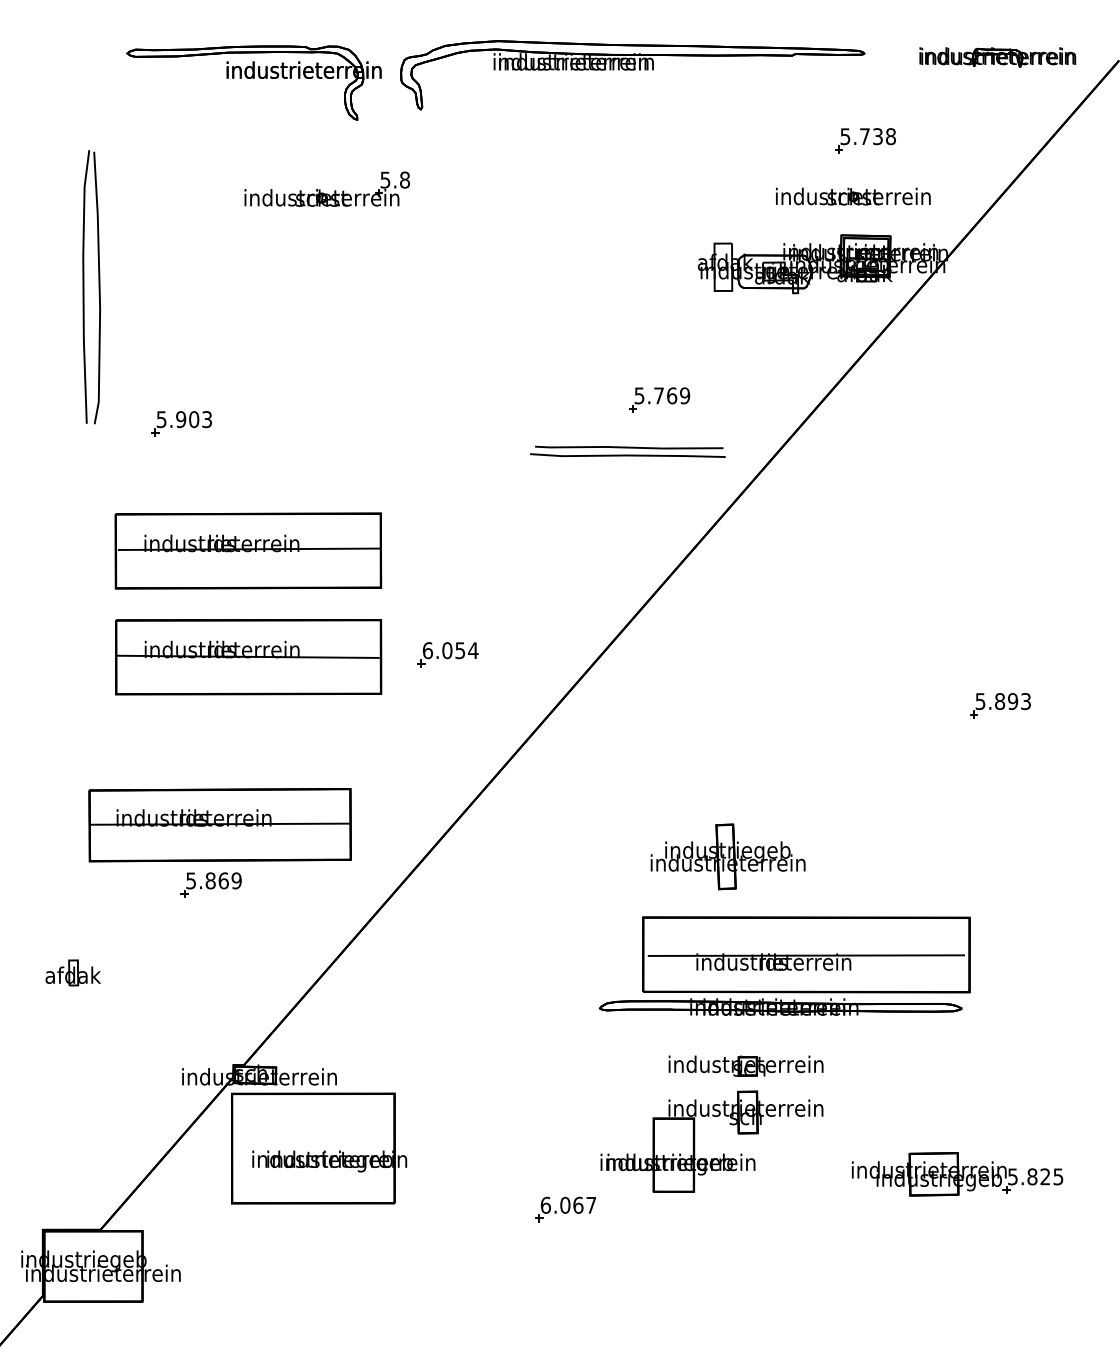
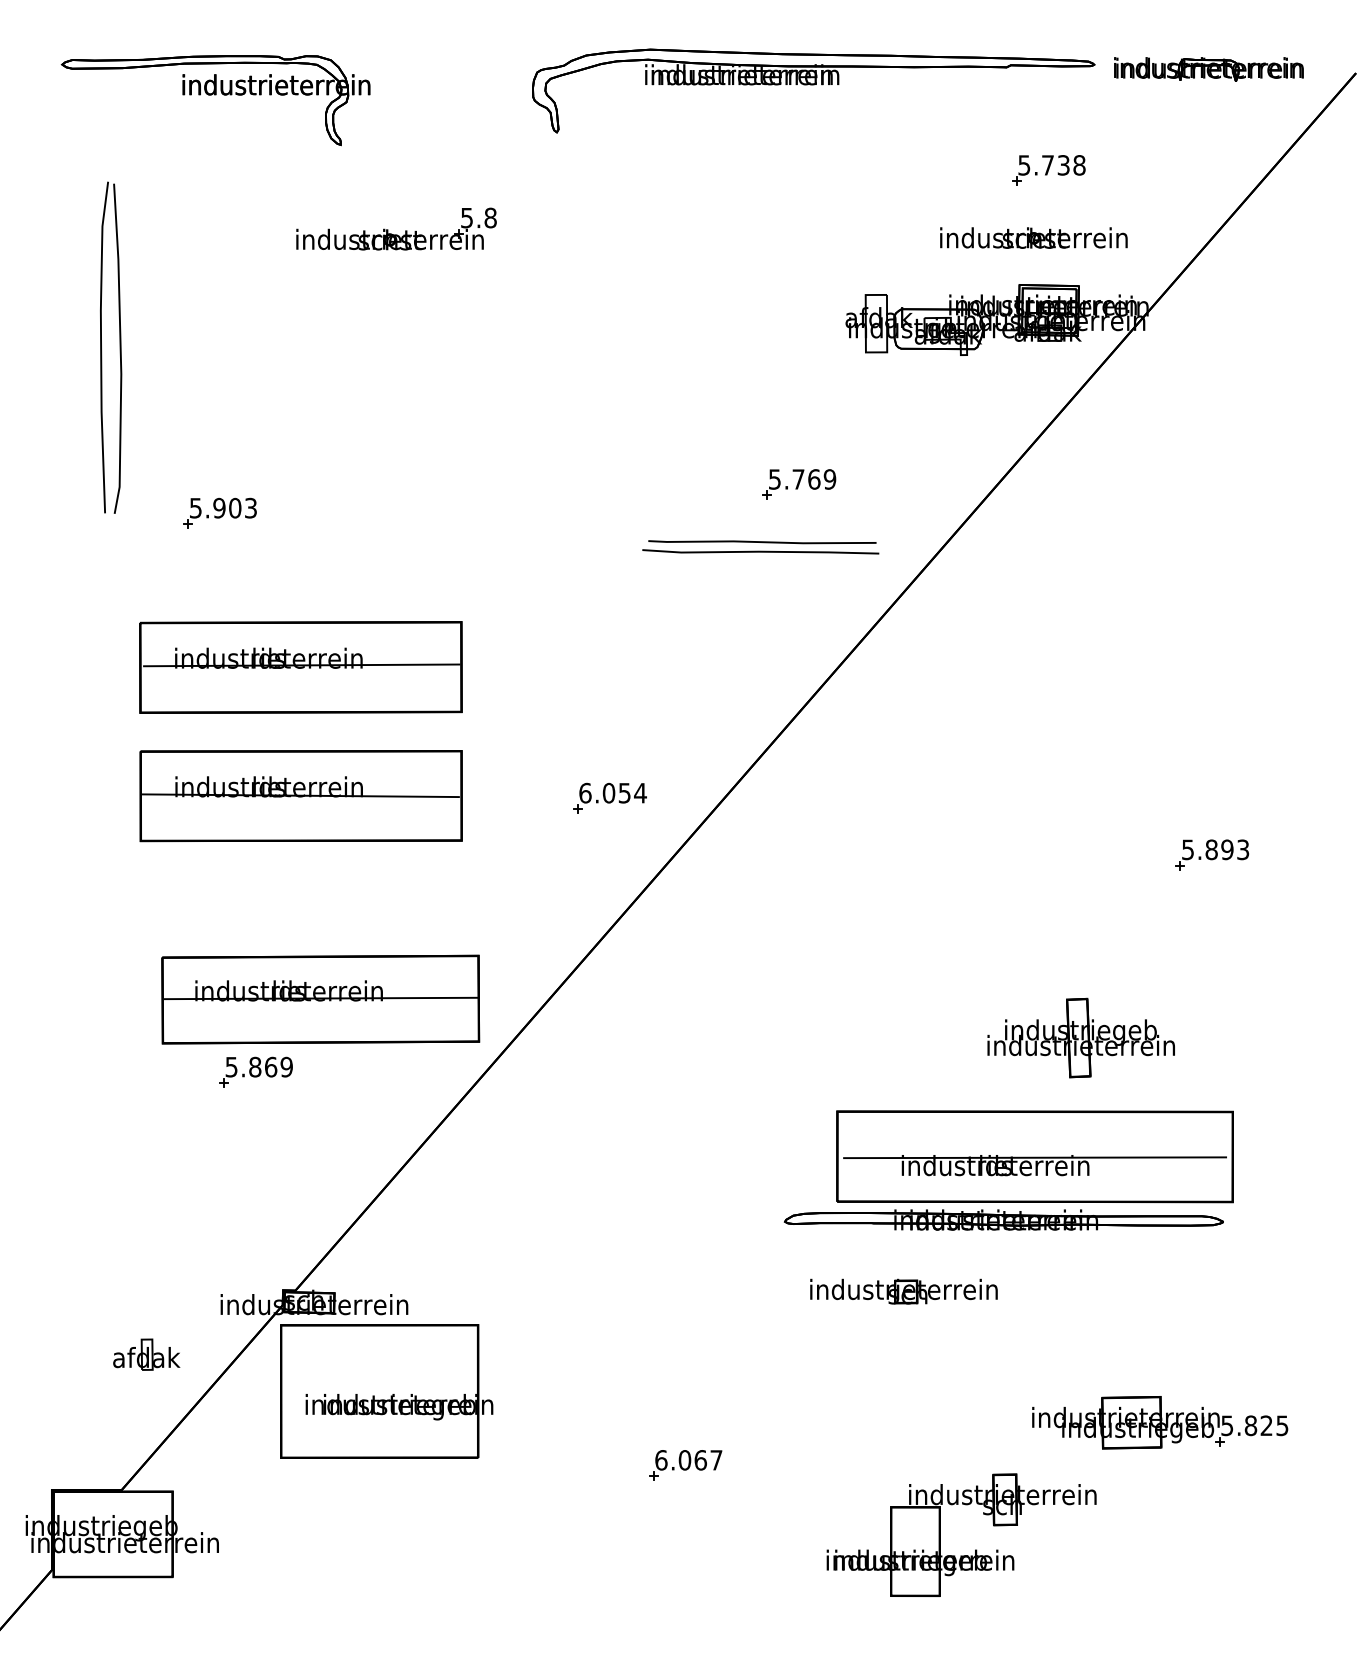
part: (632, 74) -> (813, 90), moved
part: (253, 83) -> (215, 100), moved
part: (447, 654) -> (609, 797), moved
part: (219, 825) -> (320, 999), moved
part: (727, 856) -> (1080, 1037), moved
part: (784, 966) -> (1008, 1170), moved
part: (73, 972) -> (146, 1354), moved
part: (723, 1153) -> (975, 1549), moved

